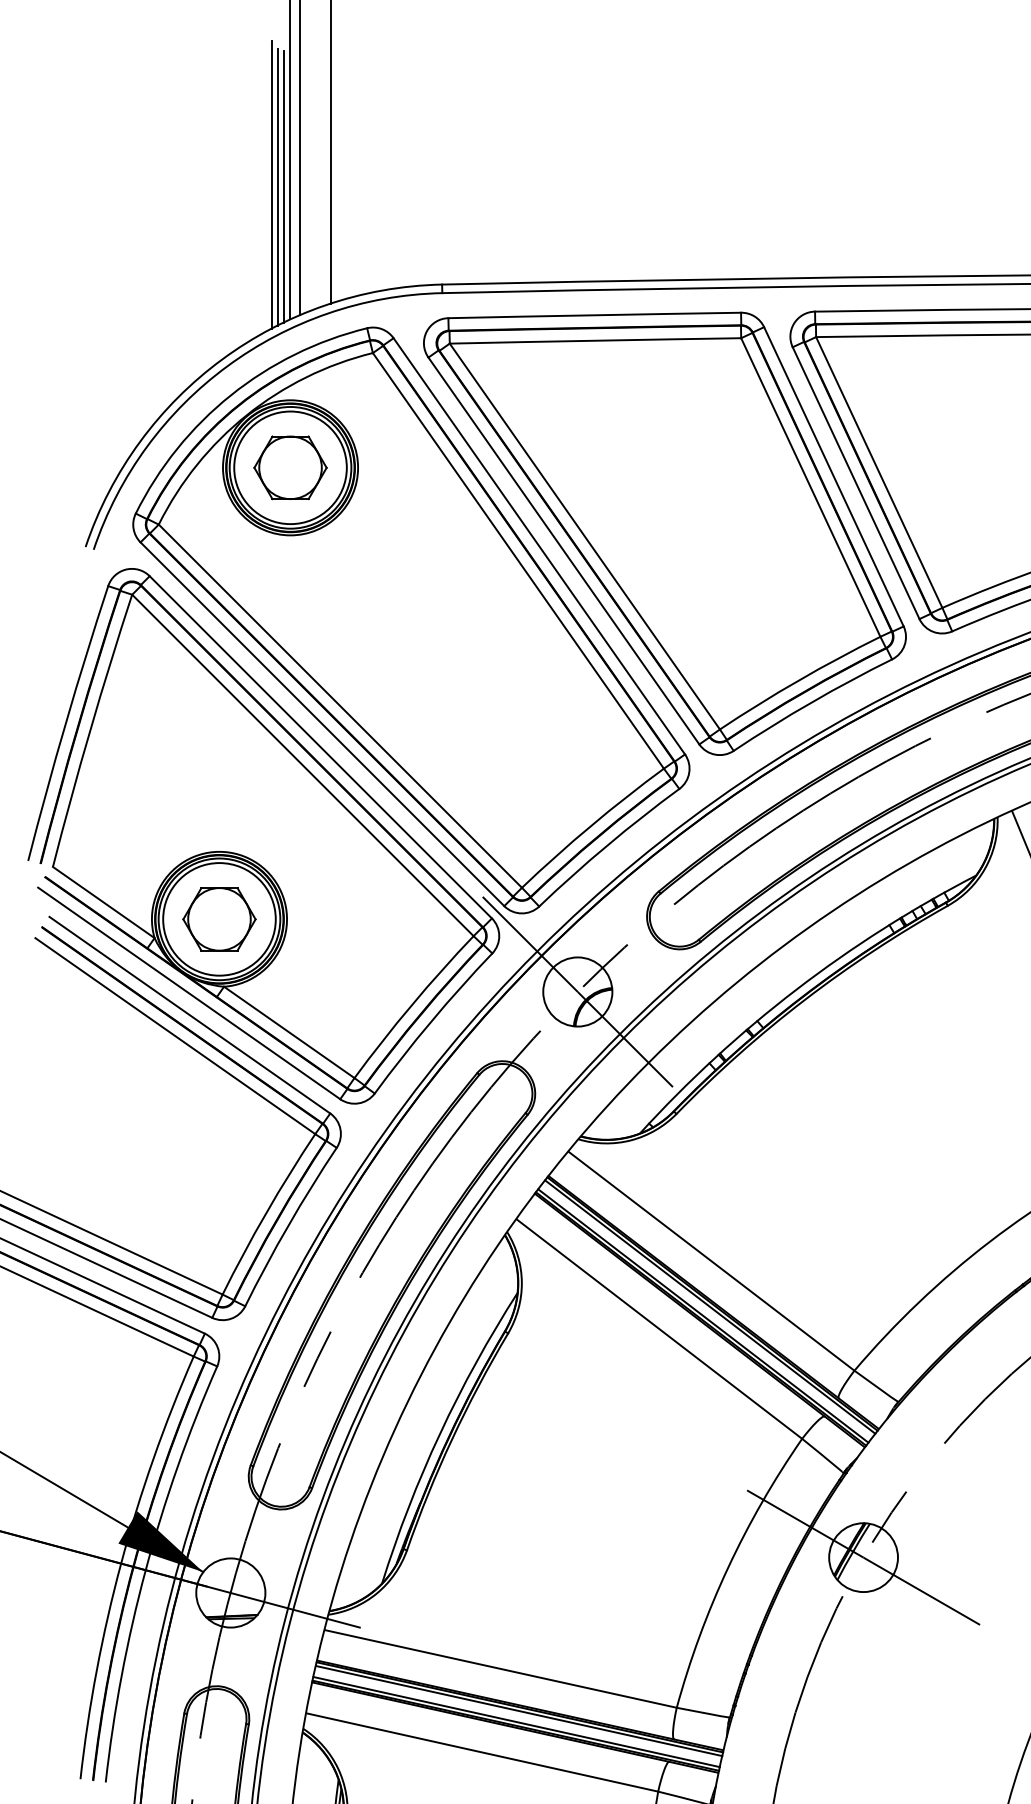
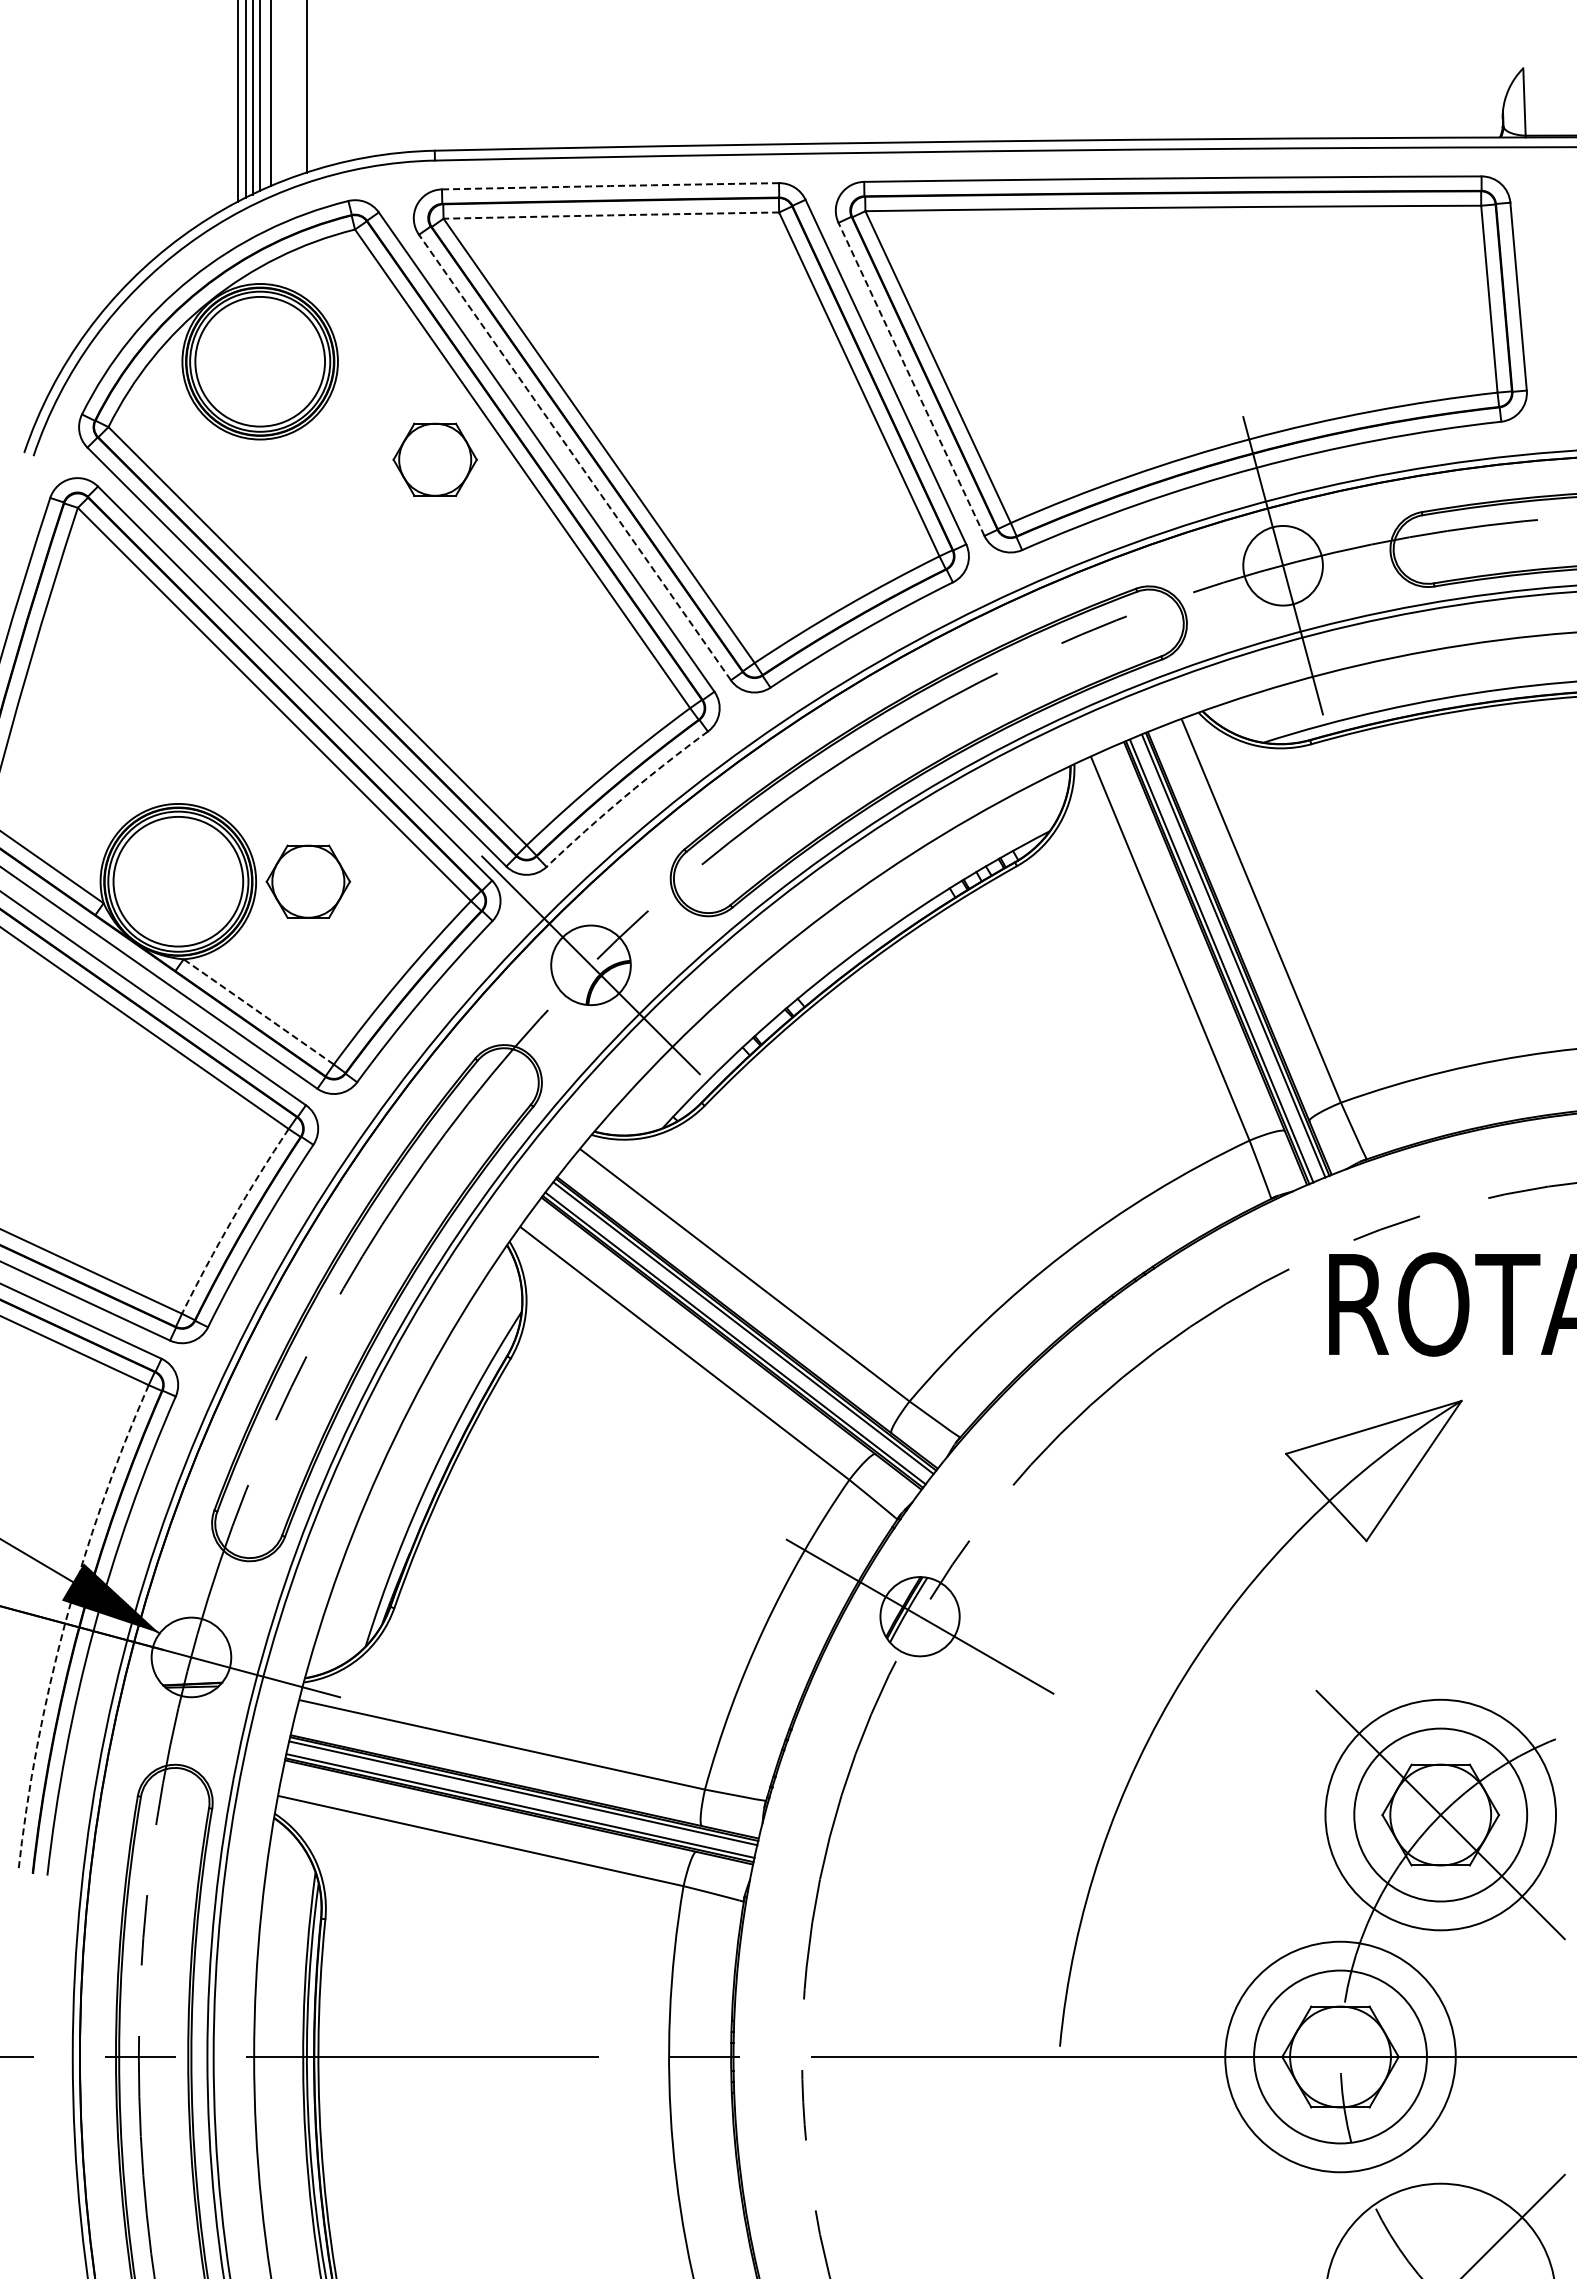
arc: (594, 315) -> (610, 186), solid -> dashed
arc: (595, 340) -> (611, 215), solid -> dashed
part: (289, 467) -> (434, 459), moved
line: (856, 483) -> (911, 379), solid -> dashed
line: (563, 550) -> (574, 457), solid -> dashed
arc: (607, 845) -> (625, 796), solid -> dashed
part: (219, 919) -> (308, 881), moved
line: (289, 1032) -> (258, 1011), solid -> dashed
arc: (266, 1212) -> (232, 1219), solid -> dashed
arc: (121, 1563) -> (65, 1623), solid -> dashed

